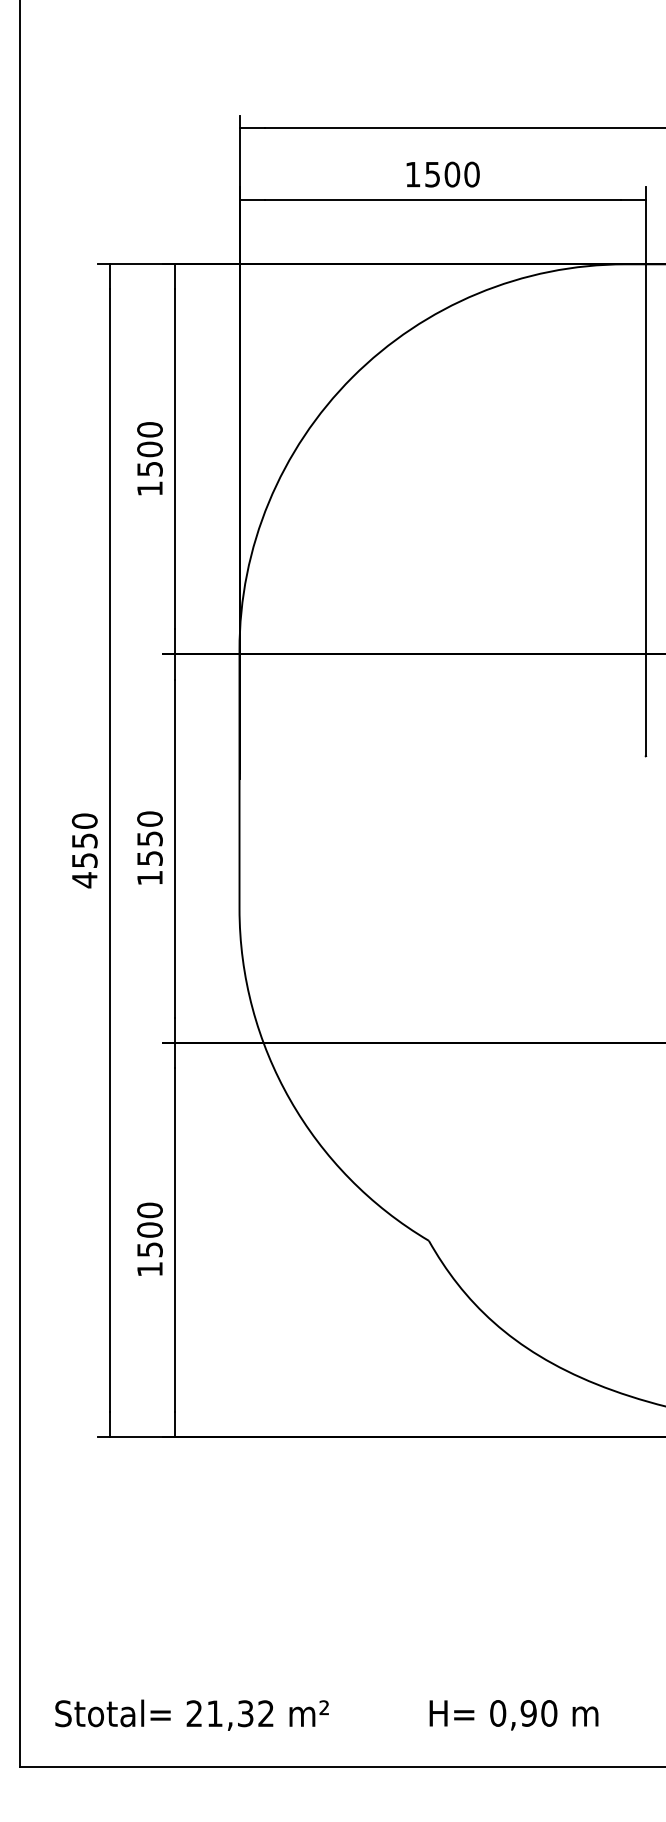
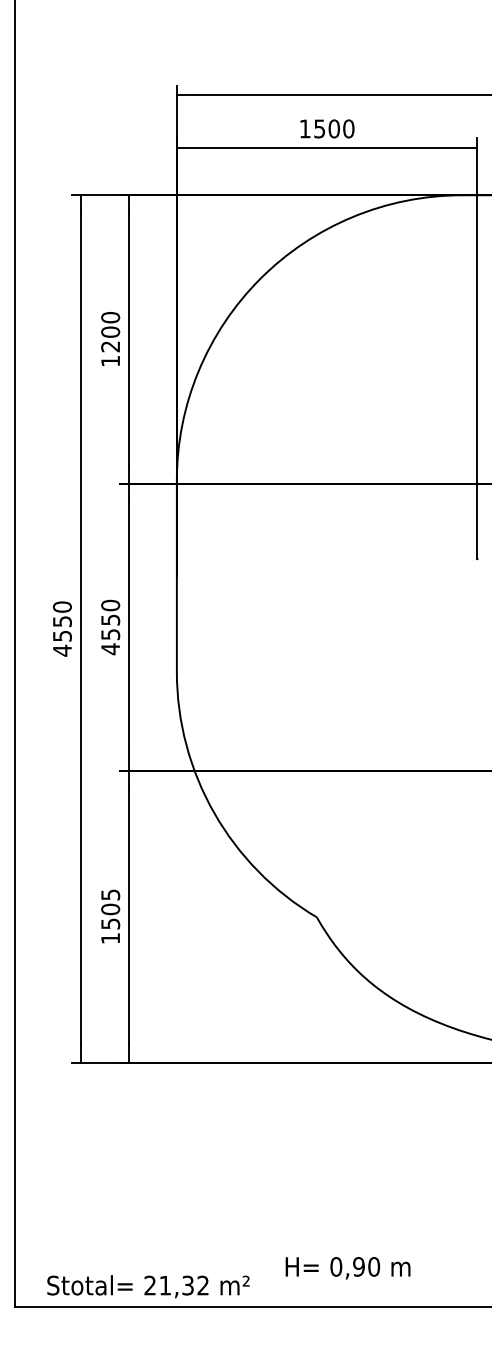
text: (149, 469) -> (110, 347), 1500 -> 1200
text: (149, 878) -> (110, 649), 1550 -> 4550
text: (149, 1210) -> (110, 894), 1500 -> 1505
text: (191, 1714) -> (148, 1286), moved
text: (513, 1715) -> (347, 1268), moved

